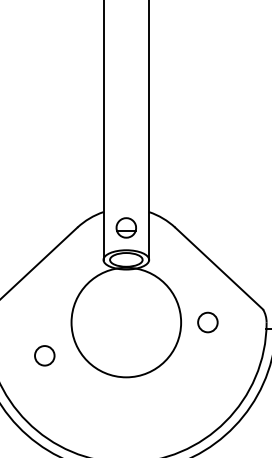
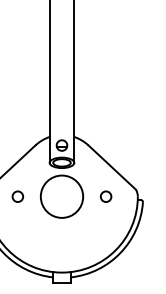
circle: (125, 322) -> (61, 196), size x0.71
circle: (44, 355) -> (17, 196), moved

